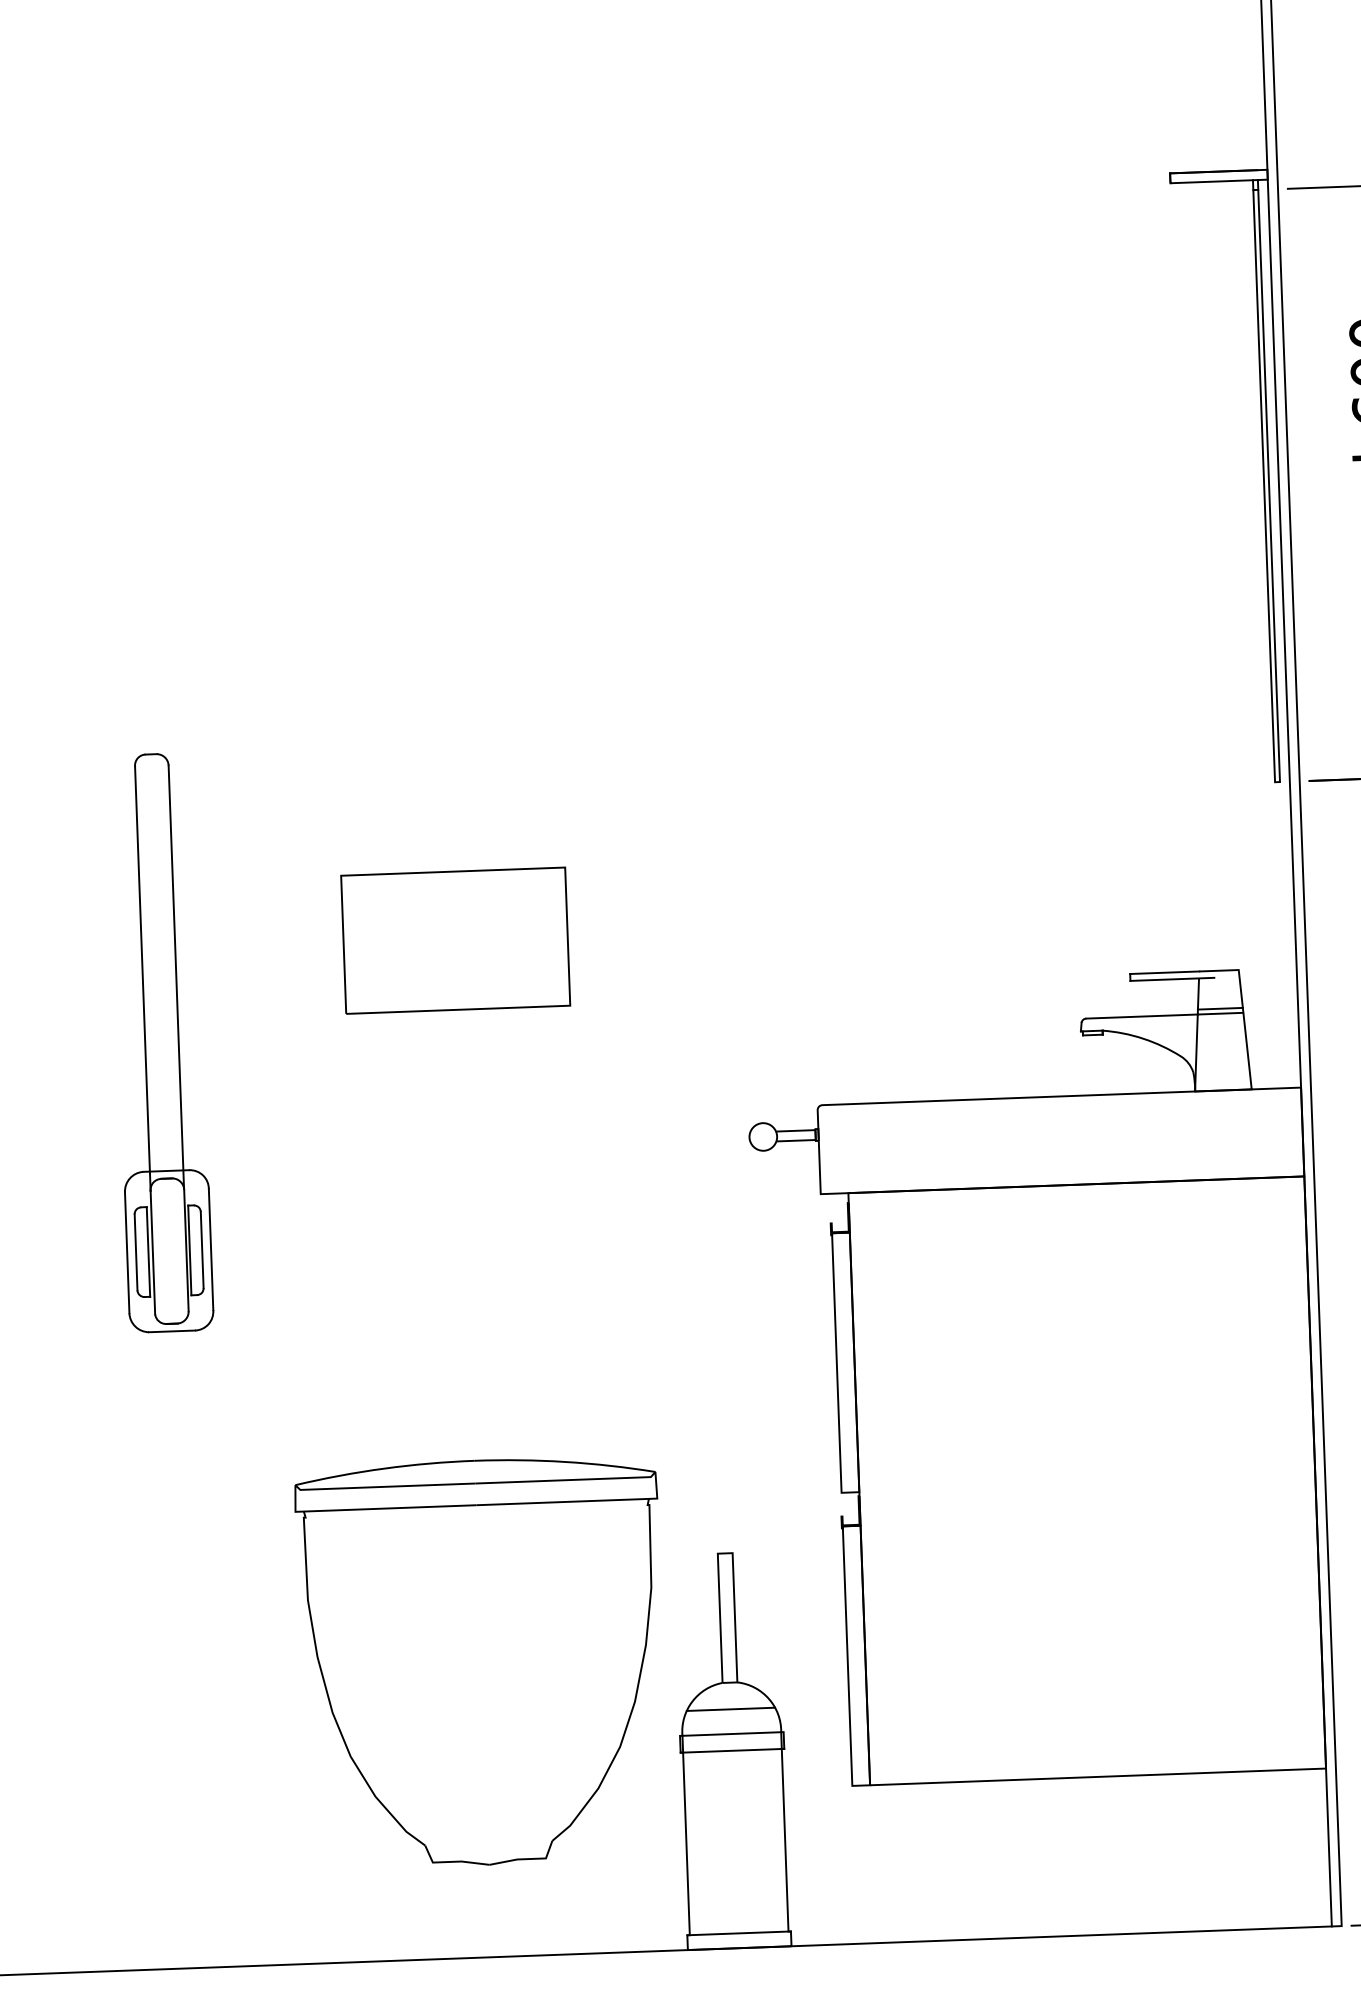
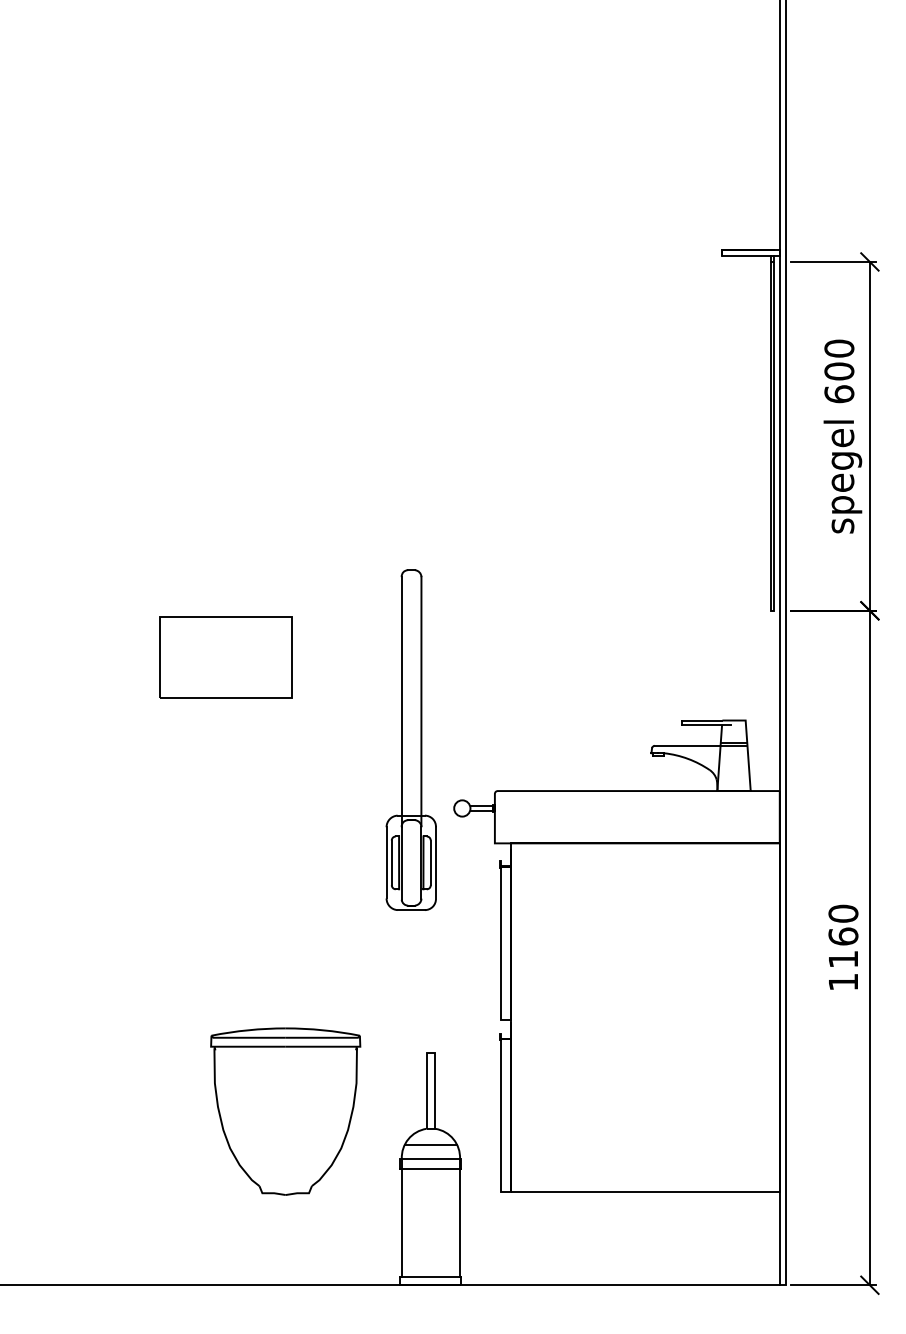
part: (455, 940) -> (225, 657), moved
part: (160, 1041) -> (410, 739), moved
part: (482, 1662) -> (285, 1111), size x0.7

